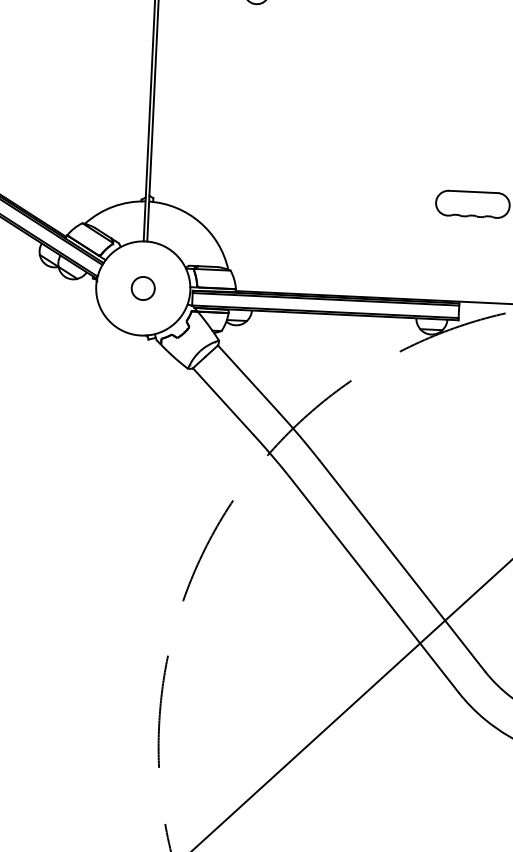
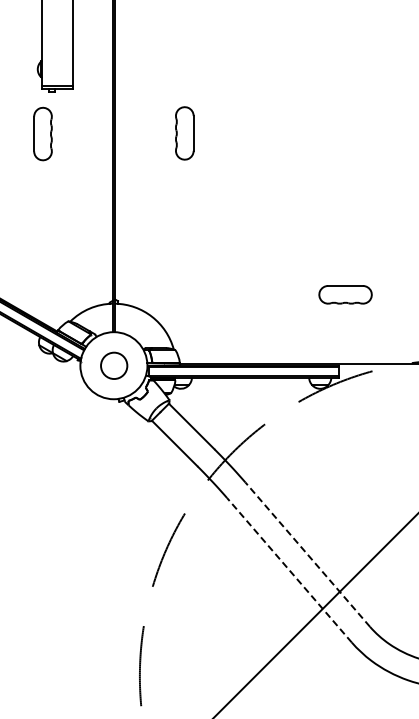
circle: (142, 288) -> (113, 365), size x1.6
line: (402, 566) -> (307, 554), solid -> dashed
line: (376, 585) -> (289, 569), solid -> dashed

